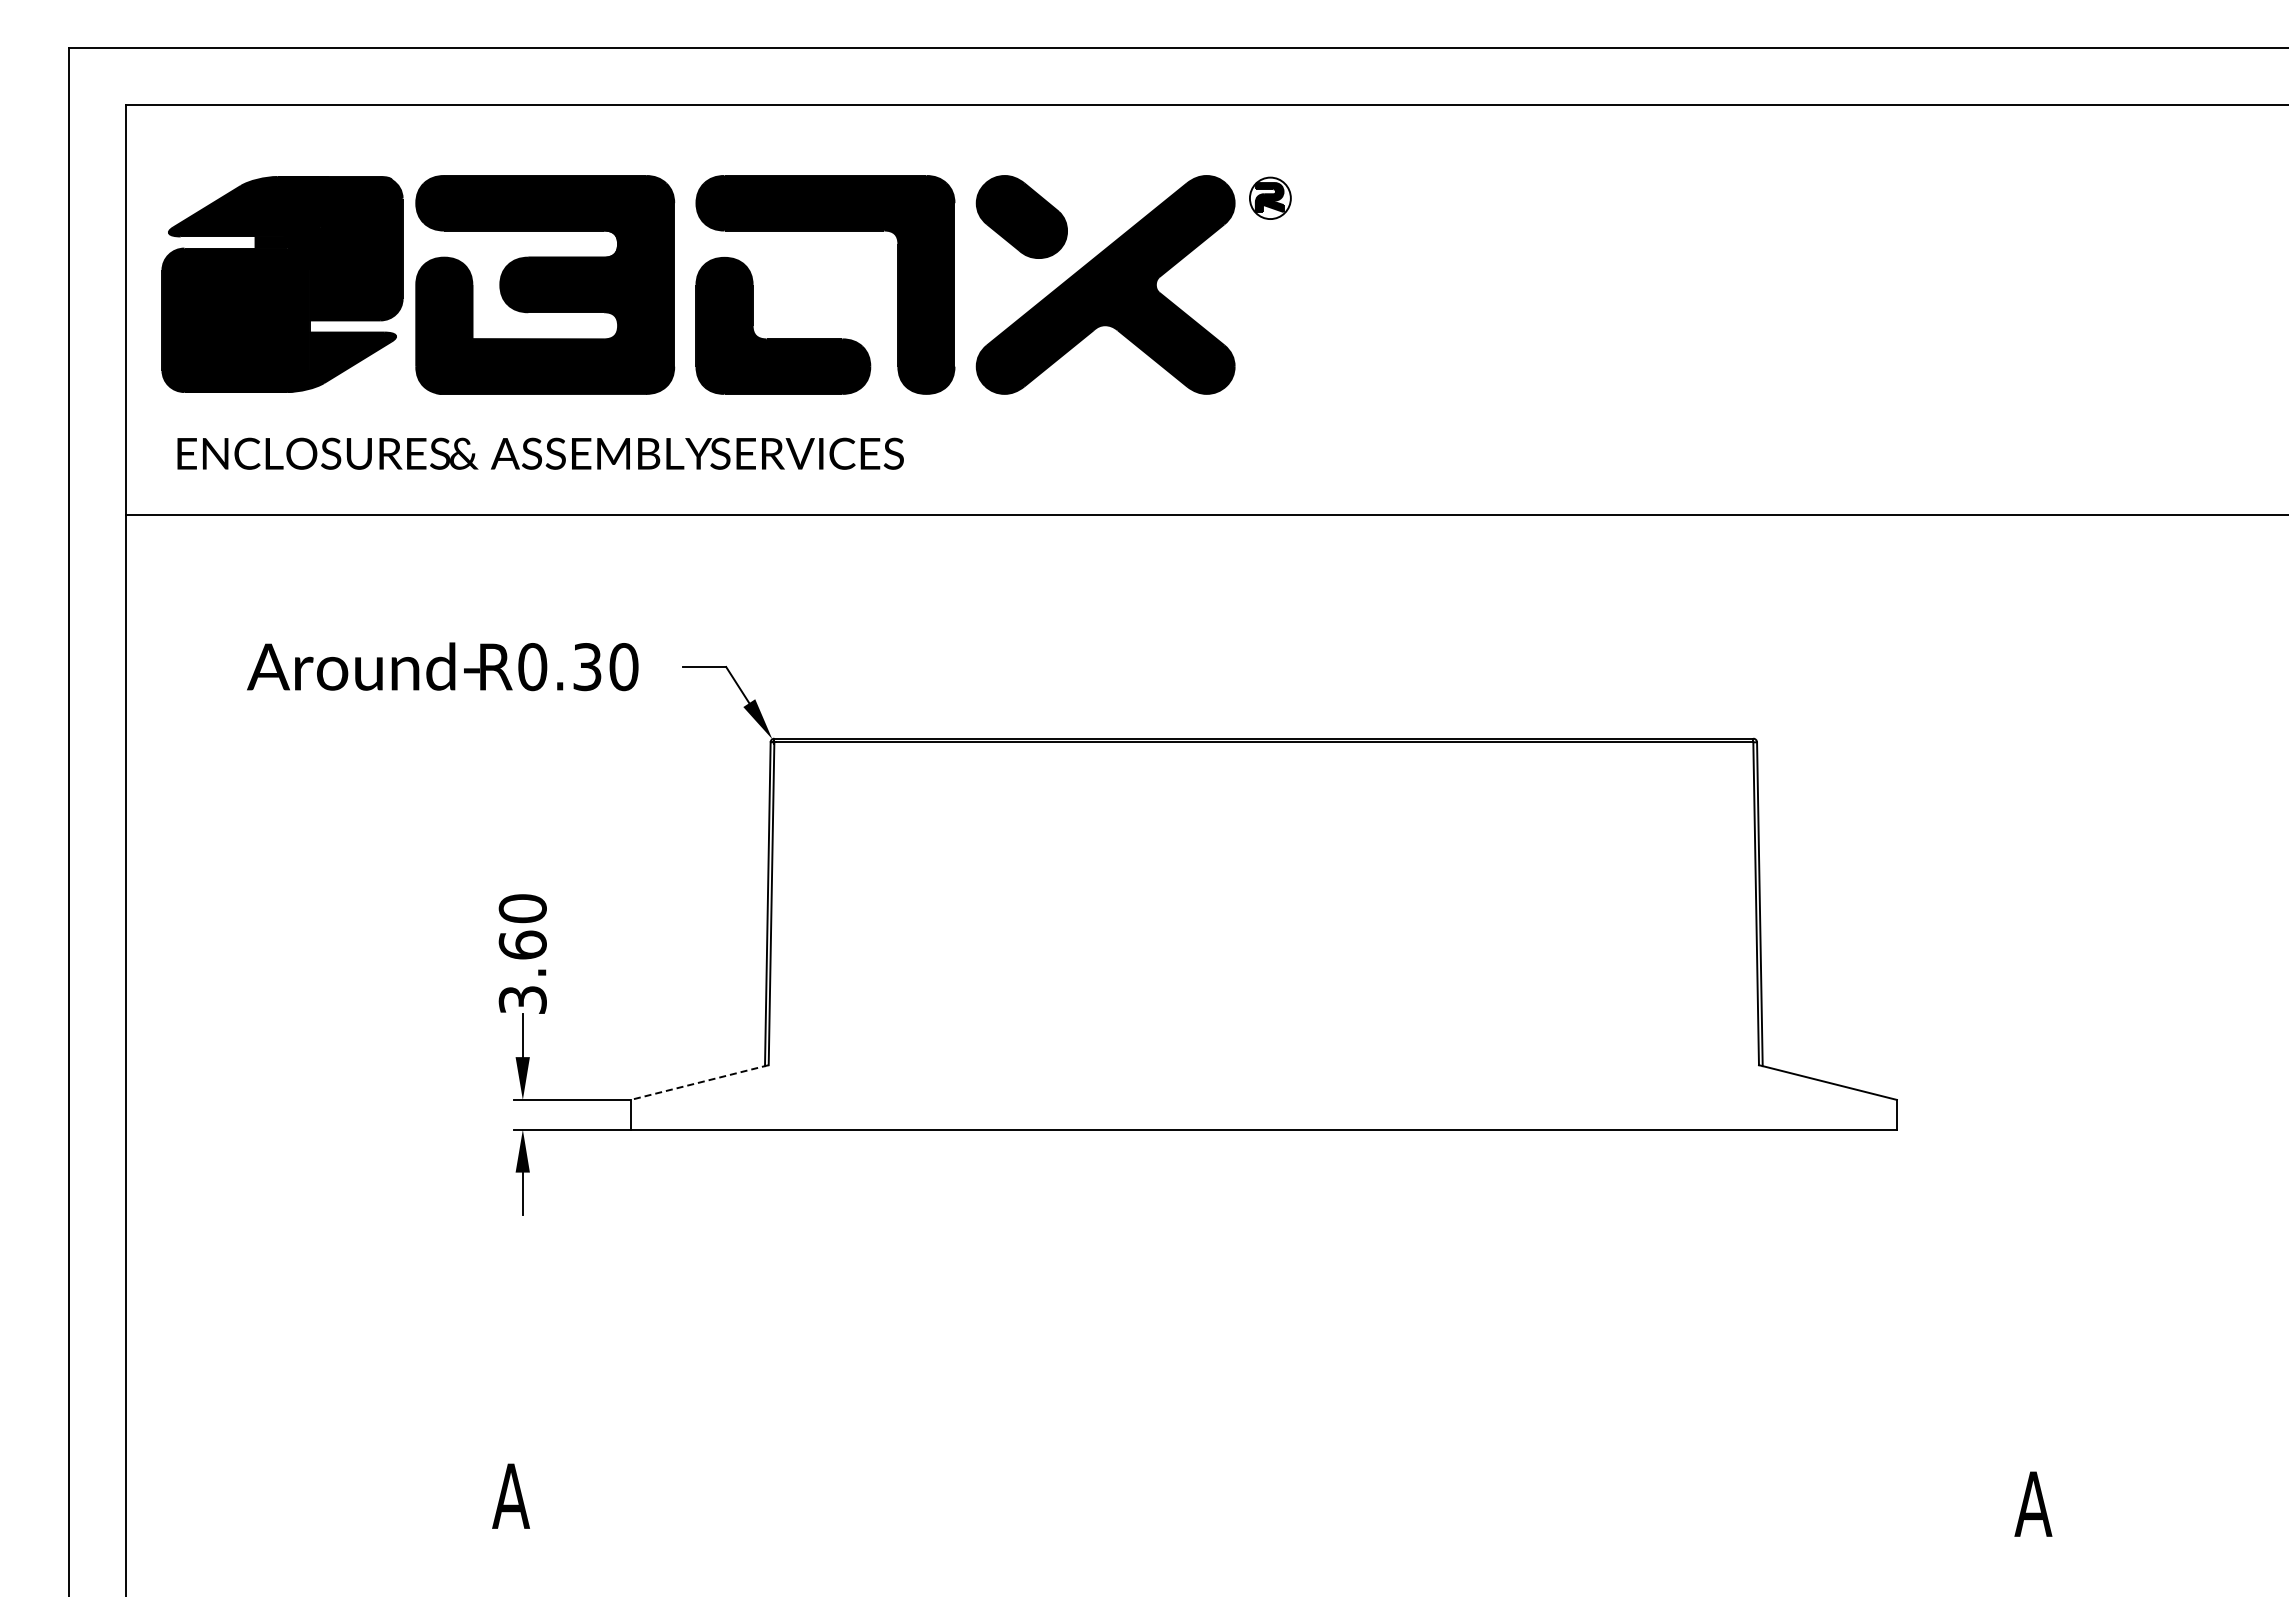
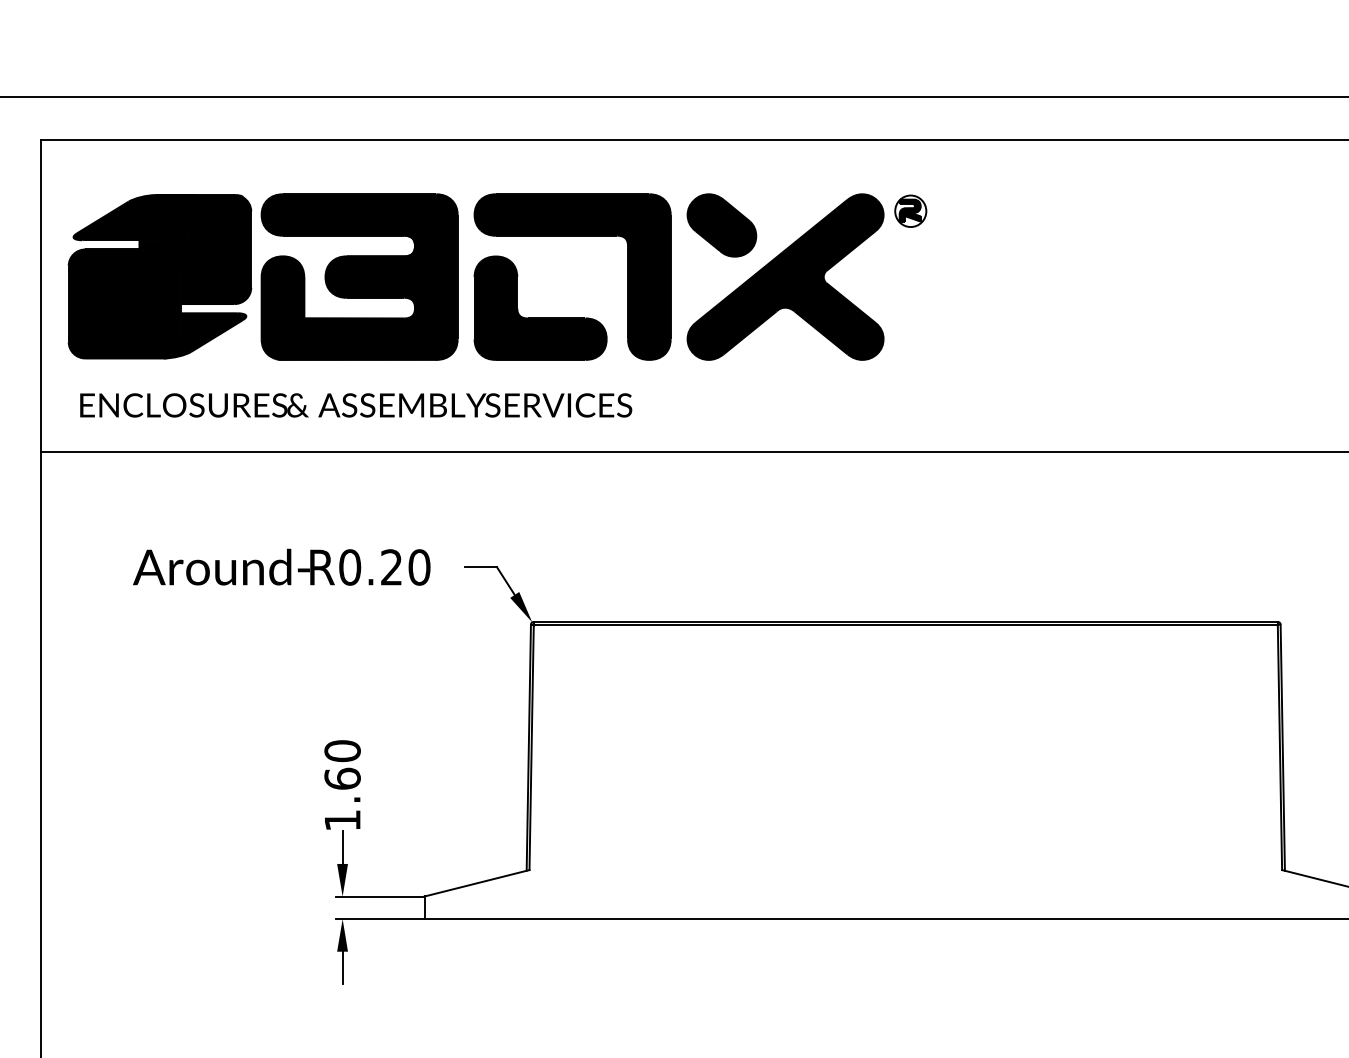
text: (587, 667) -> (391, 567), R0.30 -> R0.20
text: (522, 999) -> (342, 820), 3.60 -> 1.60
line: (699, 1082) -> (476, 883), dashed -> solid

